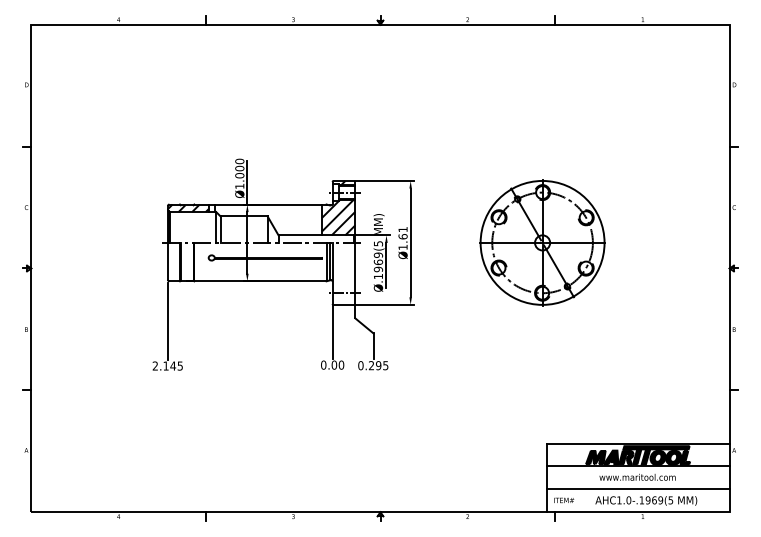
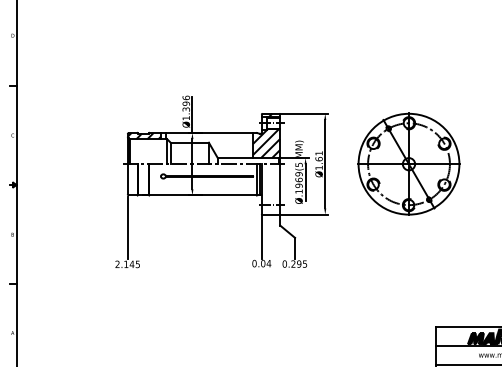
text: (239, 168) -> (186, 103), Ø1.000 -> Ø1.396
part: (542, 242) -> (408, 163), moved
text: (341, 364) -> (269, 263), 0.00 -> 0.04

